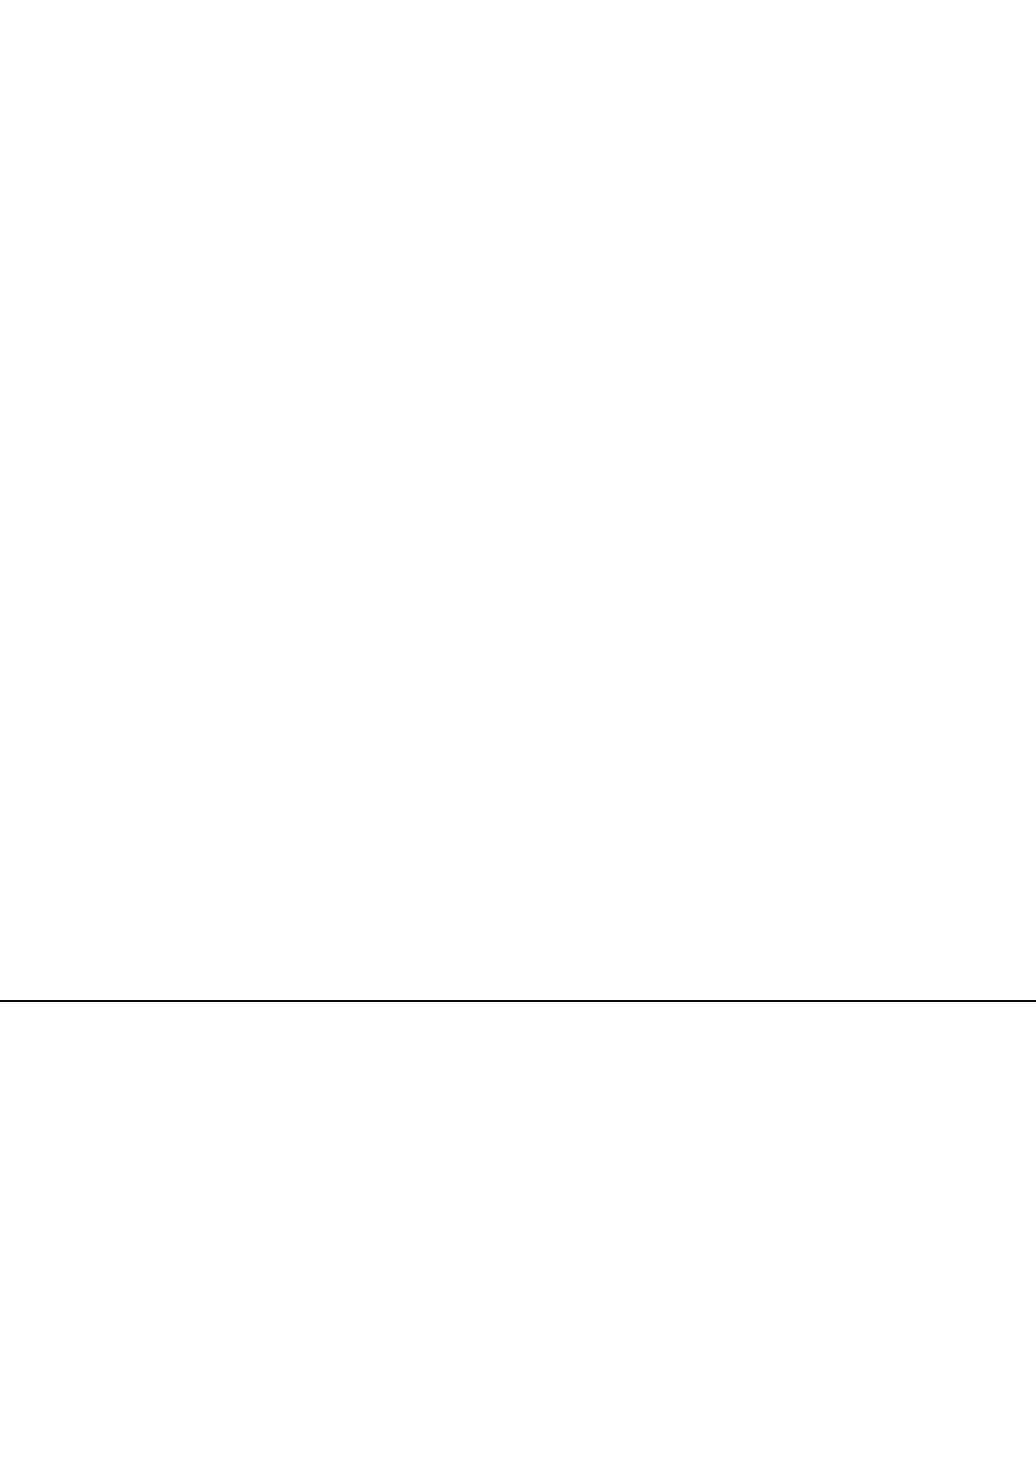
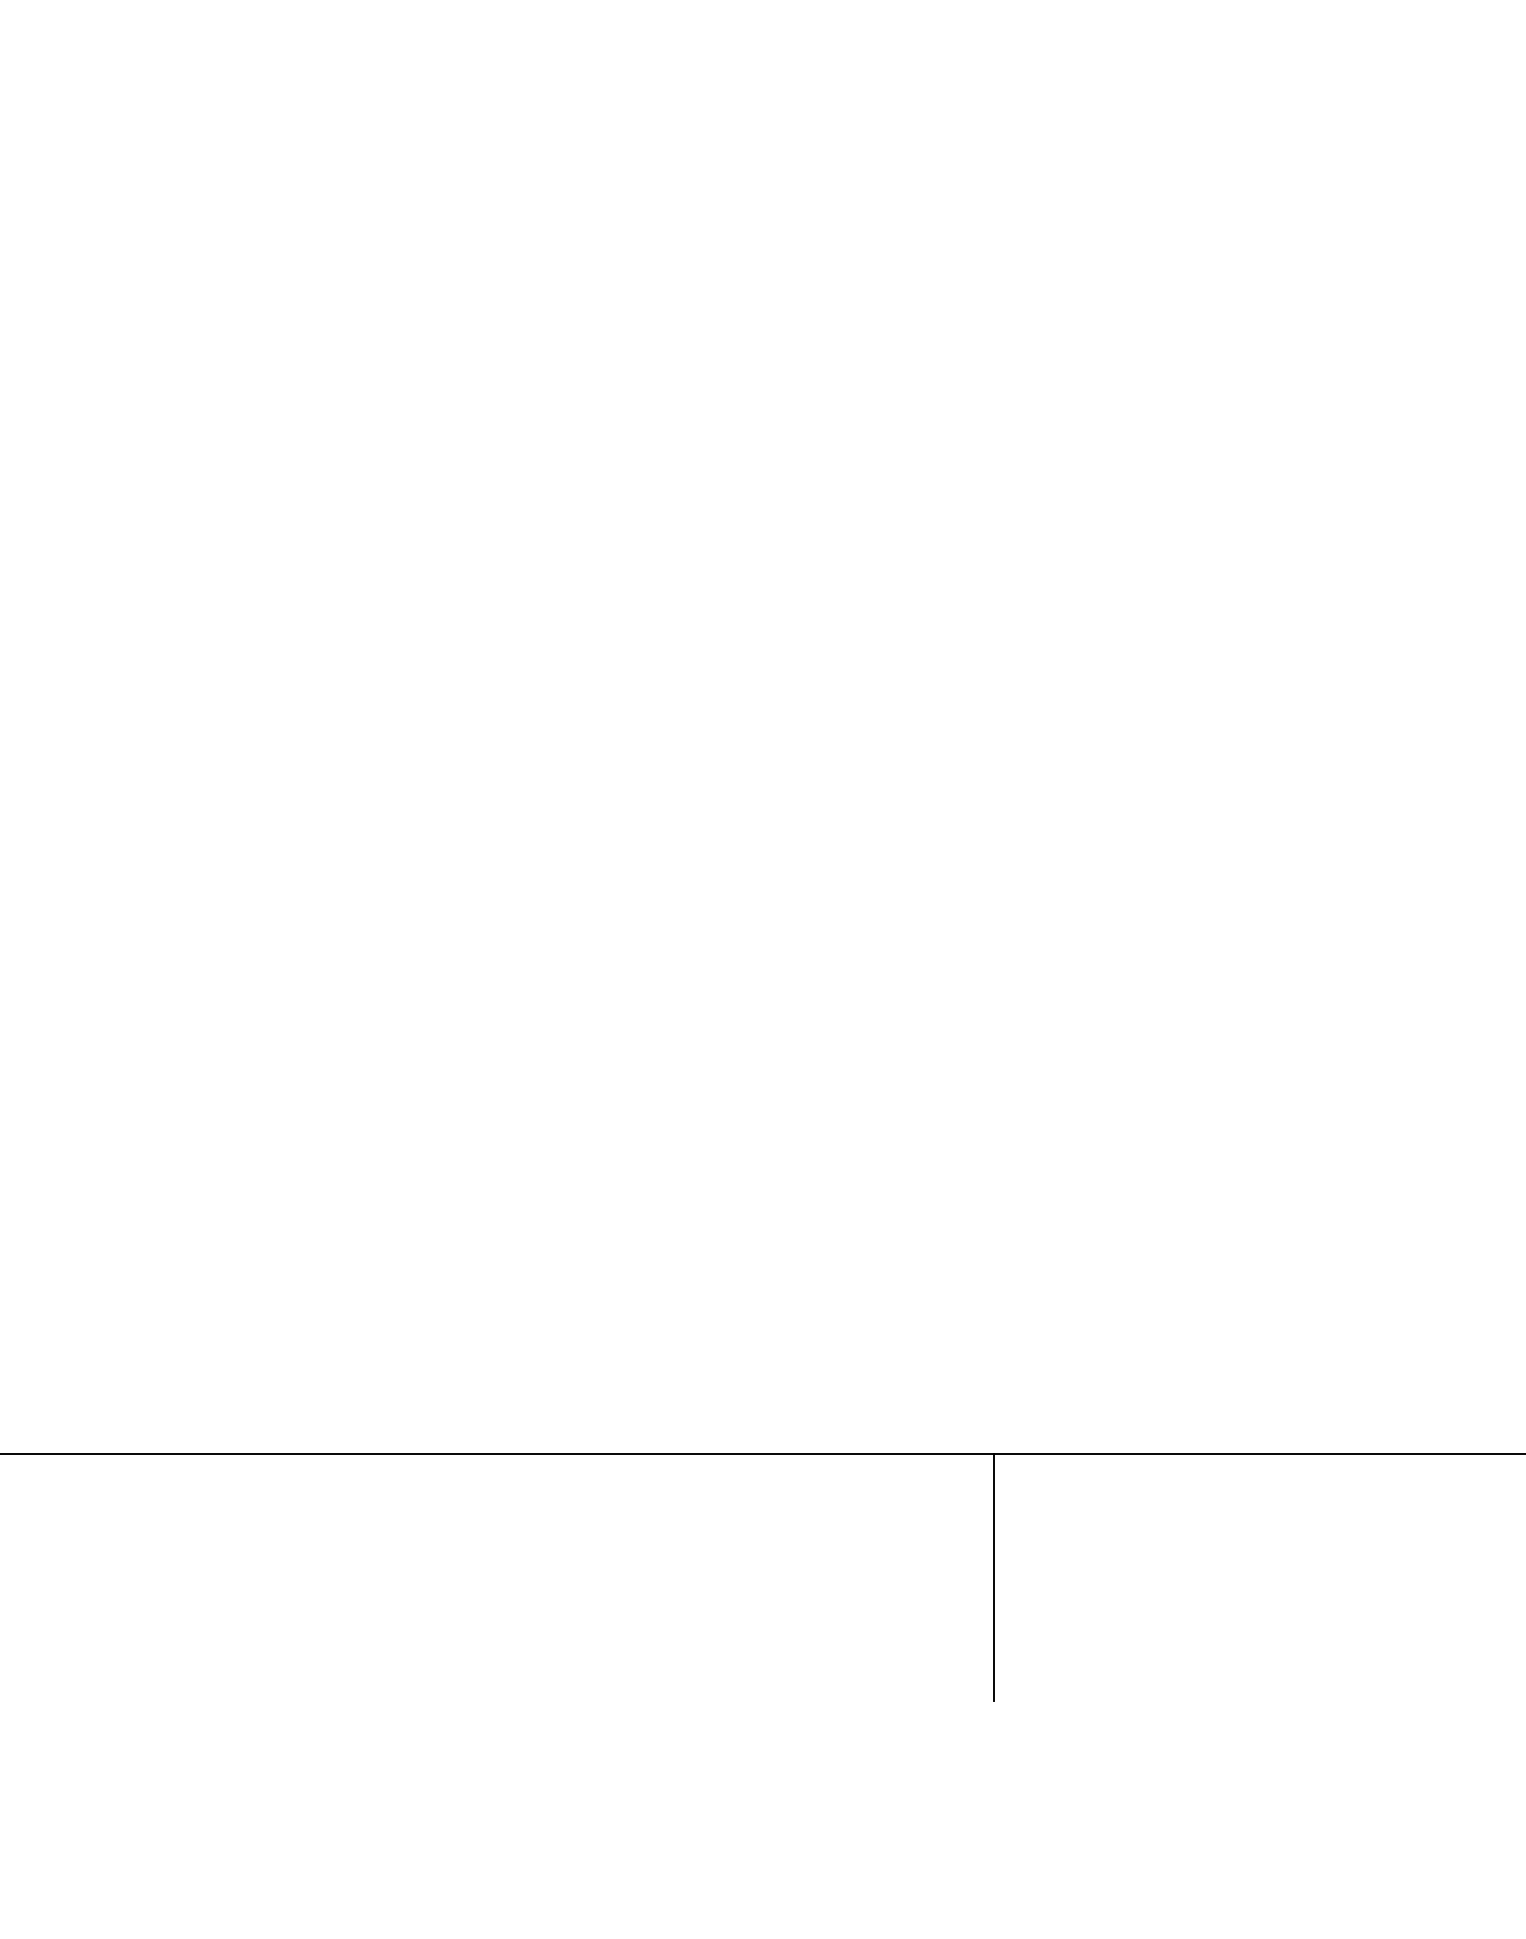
line: (973, 1110) -> (993, 1577), added

